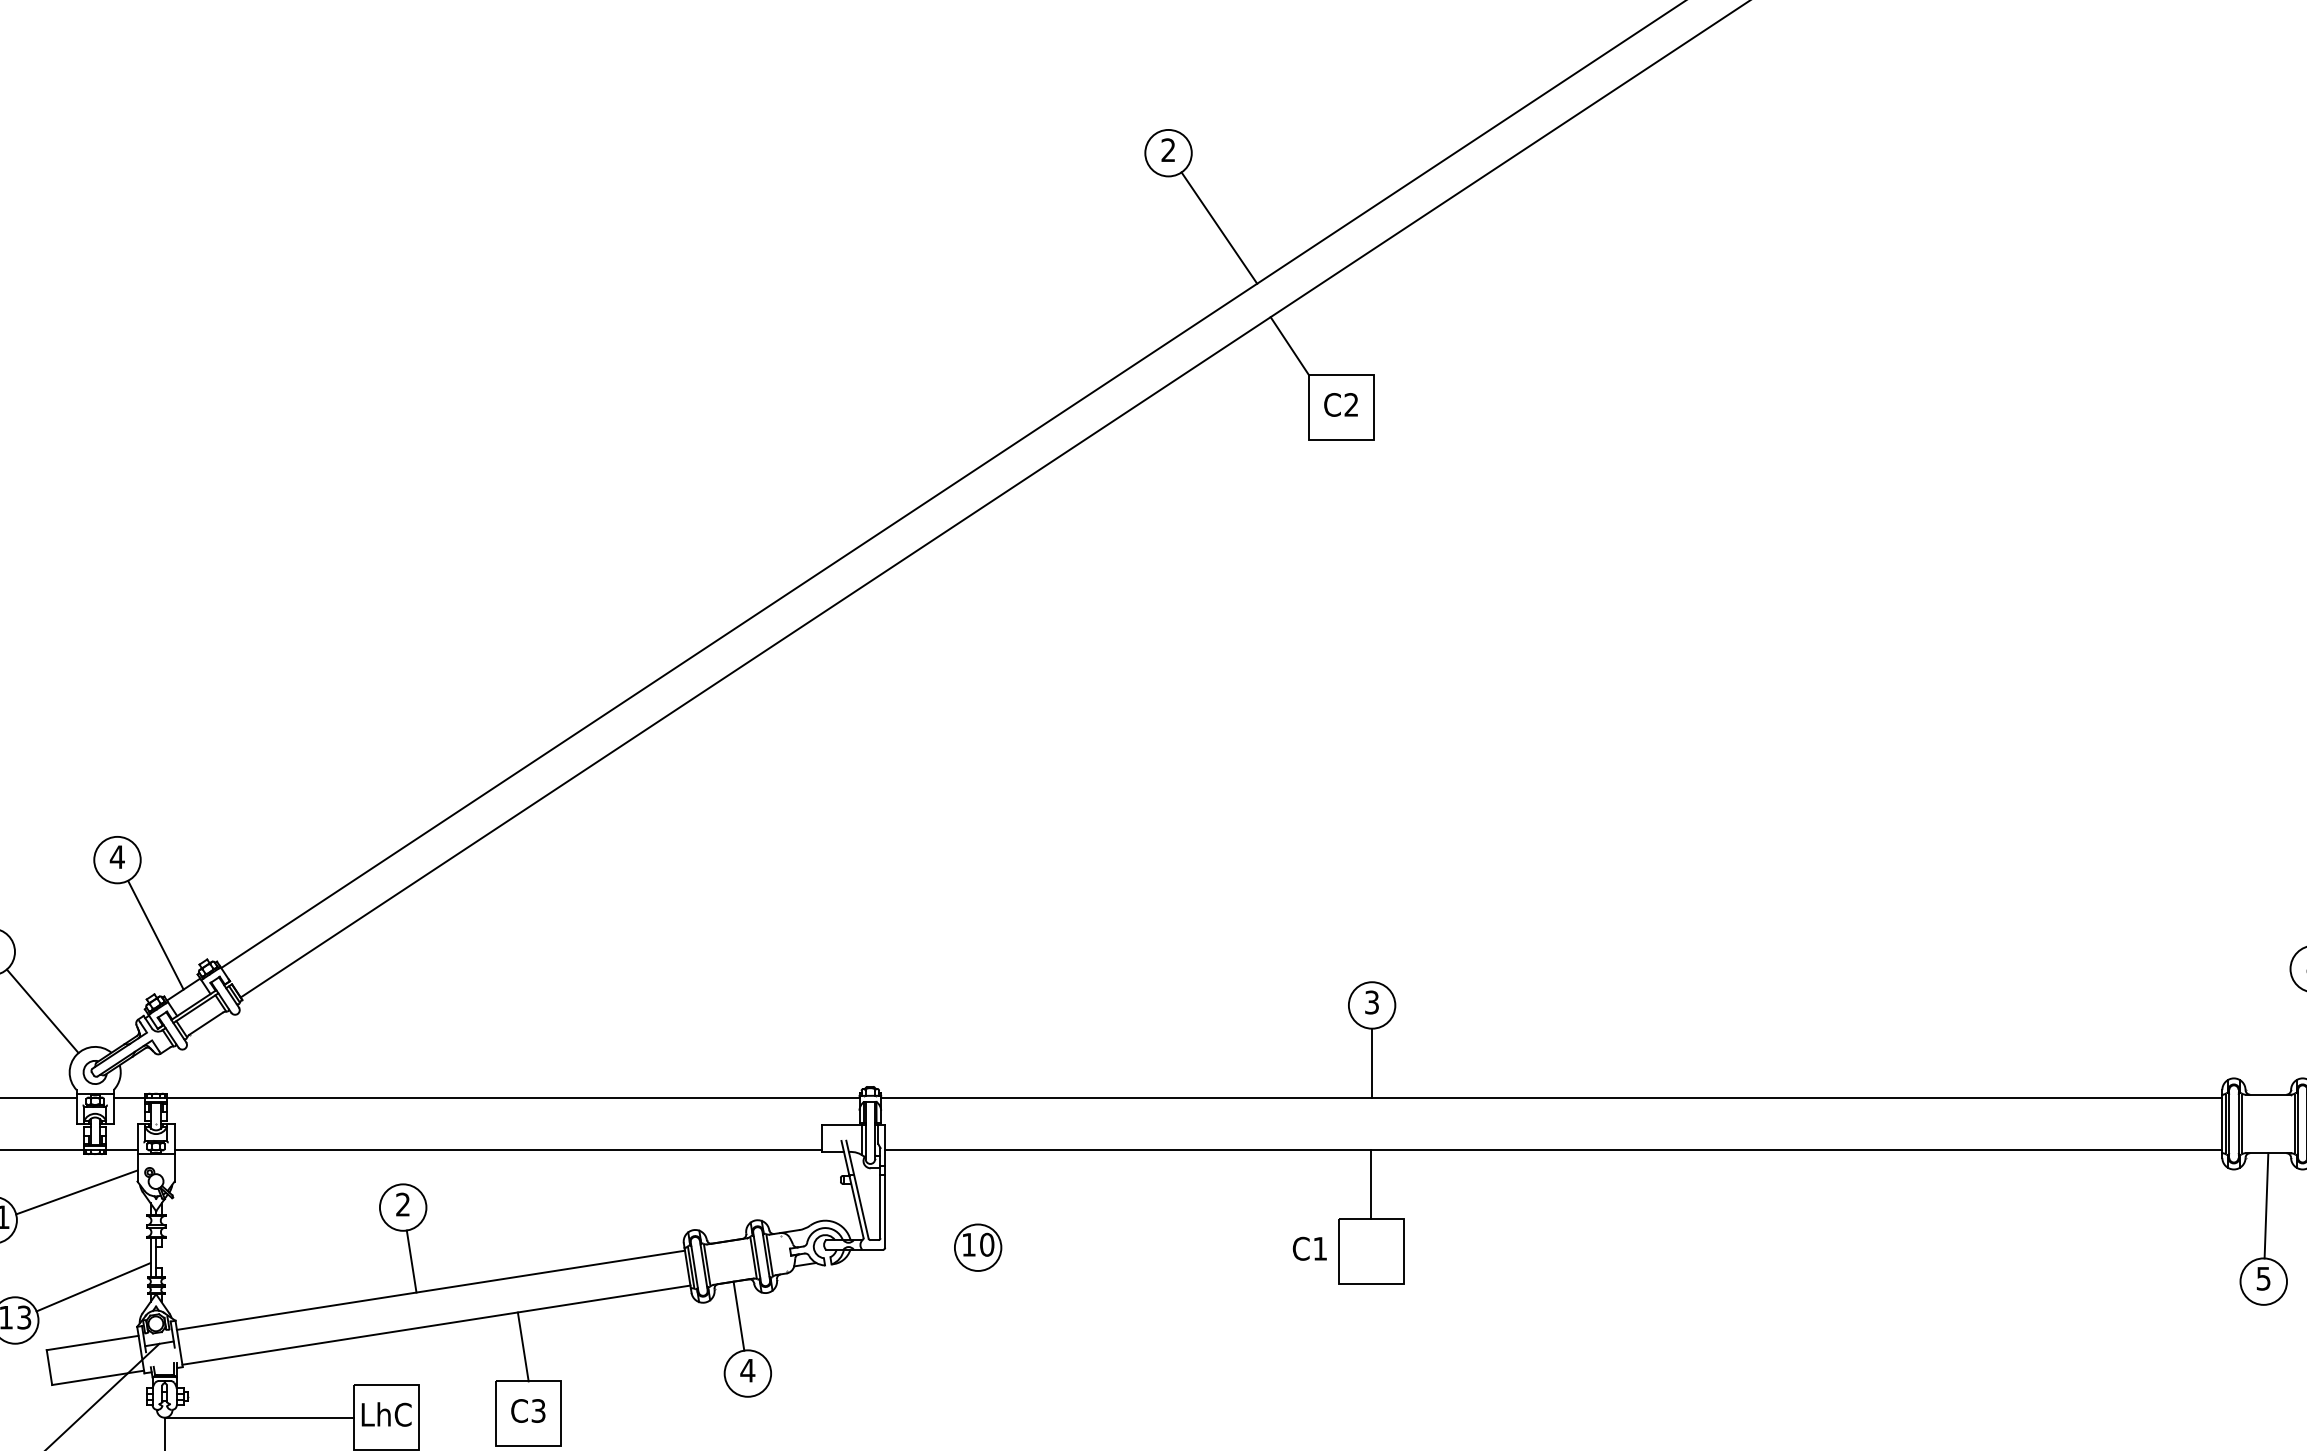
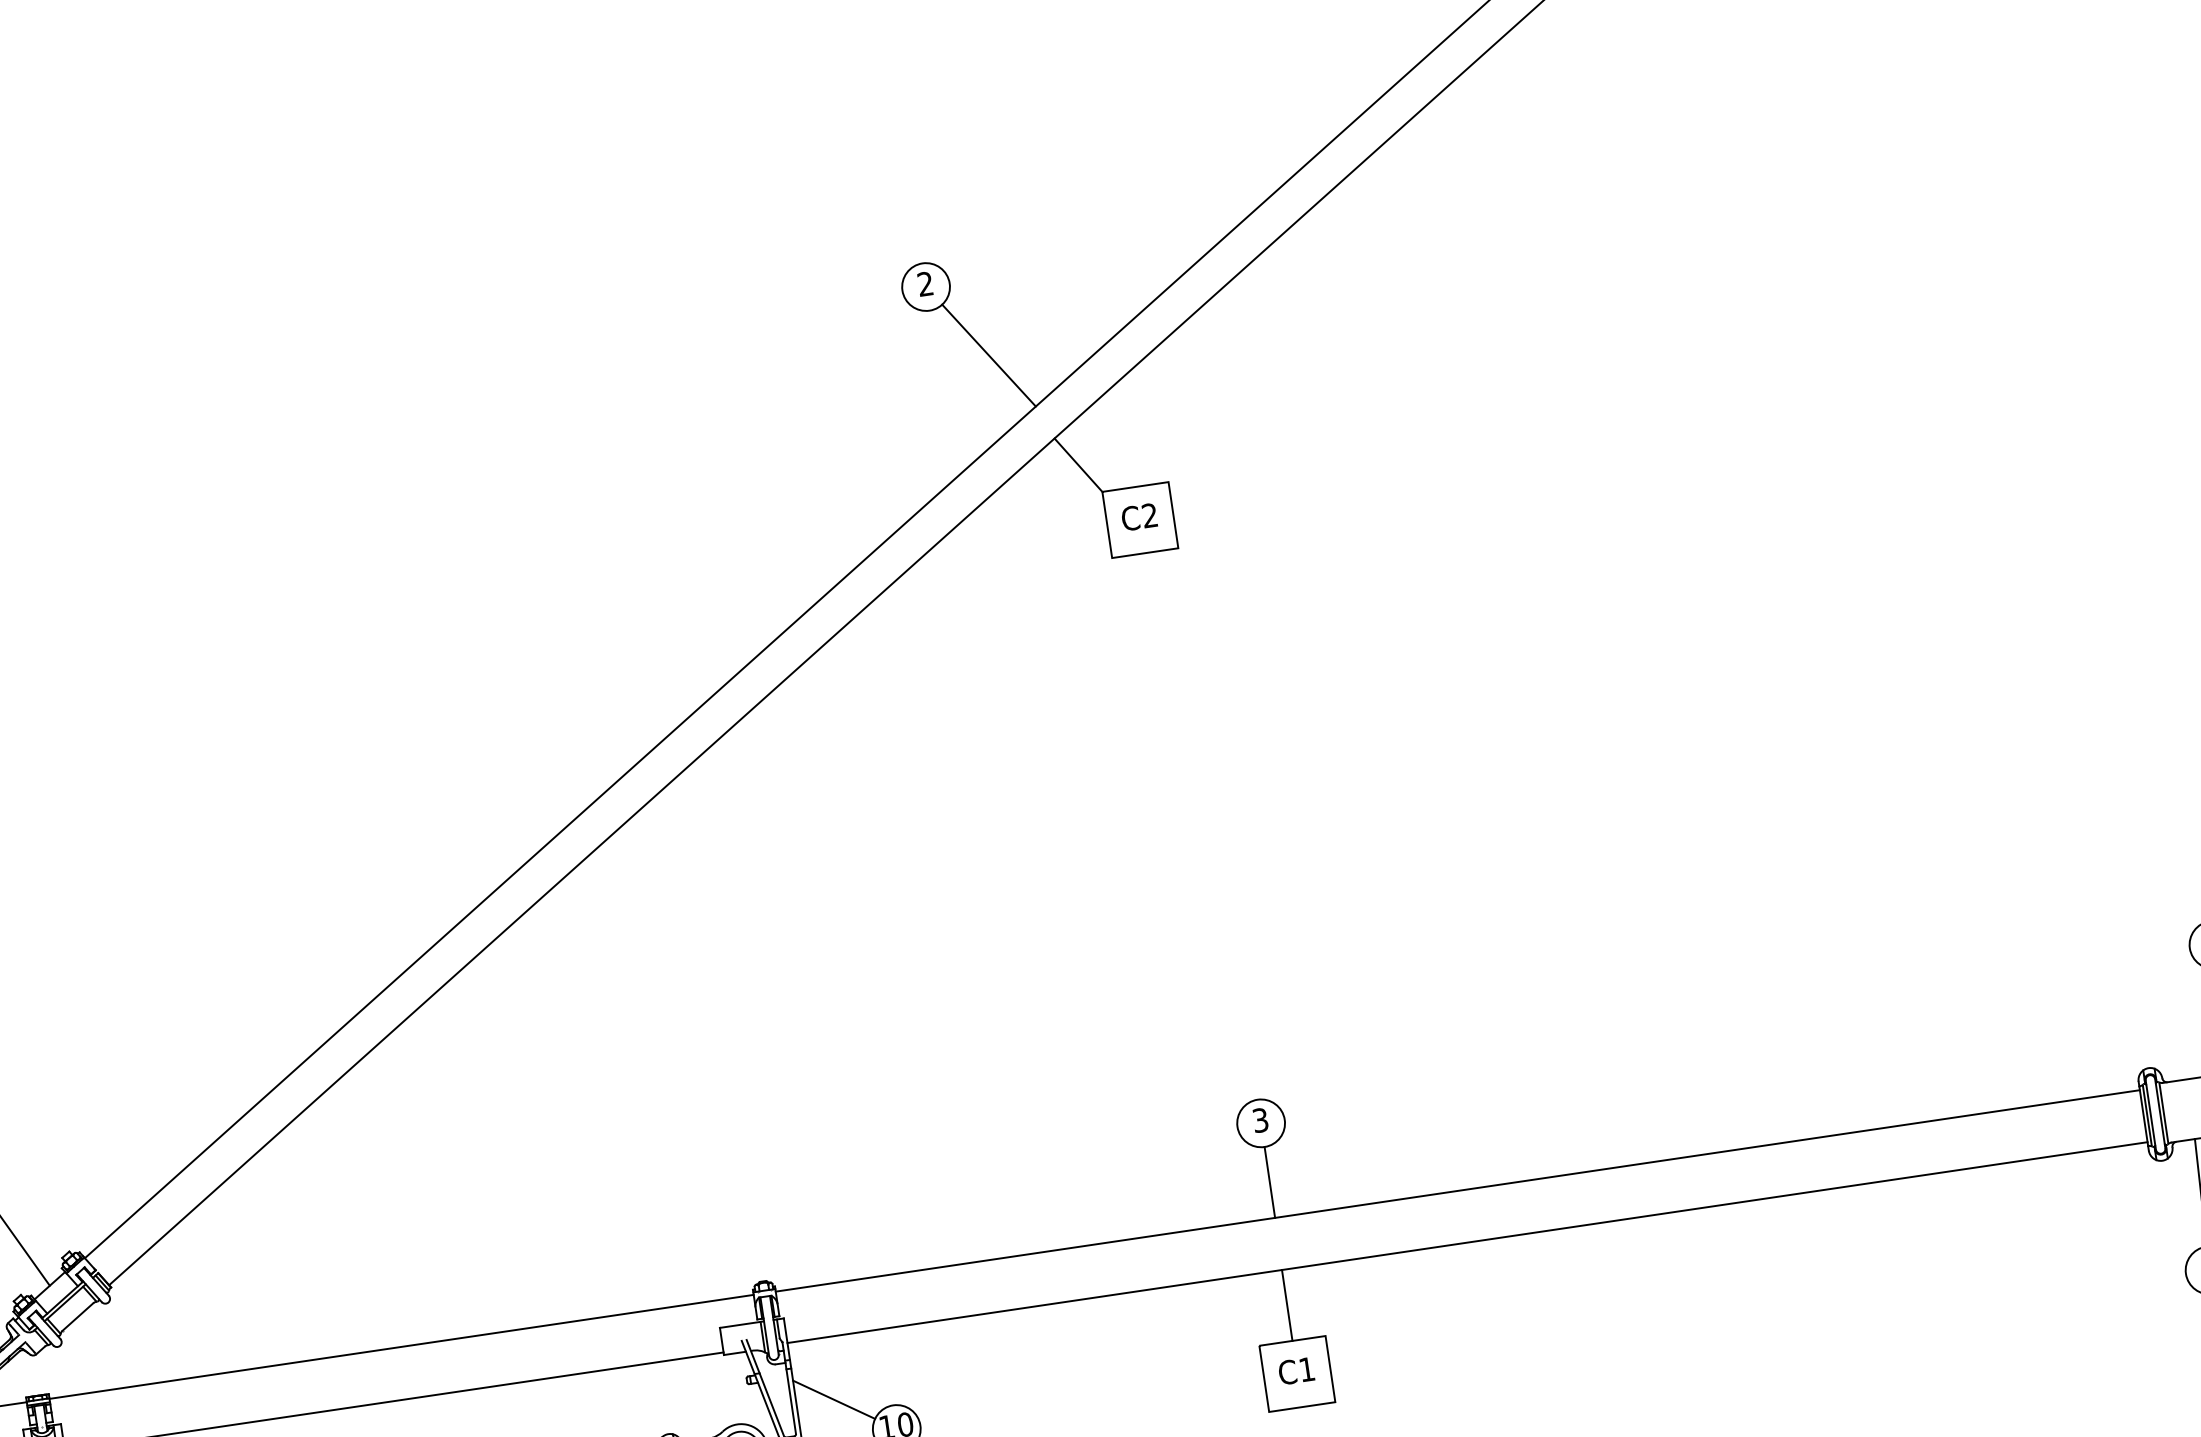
line: (921, 1210) -> (833, 1399), added
text: (1309, 1248) -> (1296, 1370), moved

